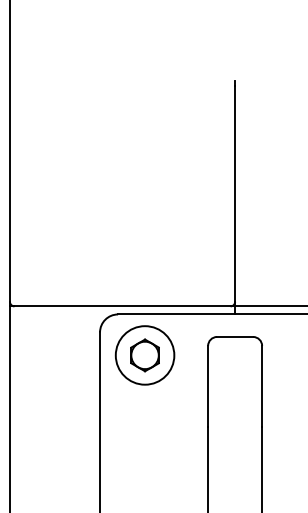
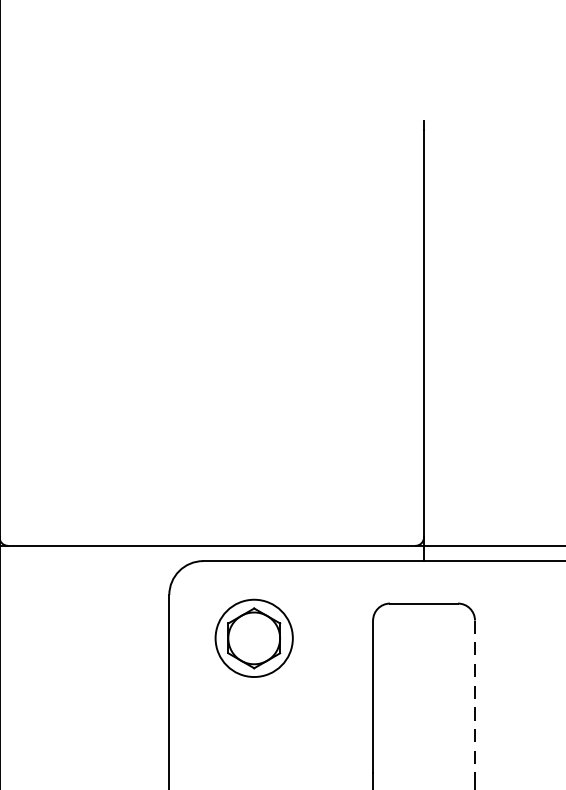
circle: (144, 355) -> (253, 638), size x0.7
line: (262, 386) -> (475, 696), solid -> dashed

